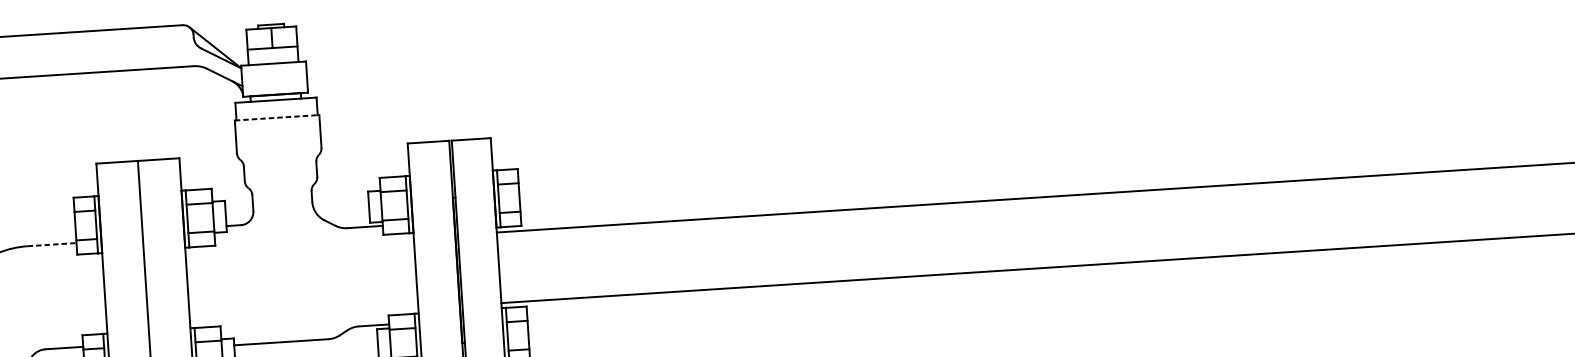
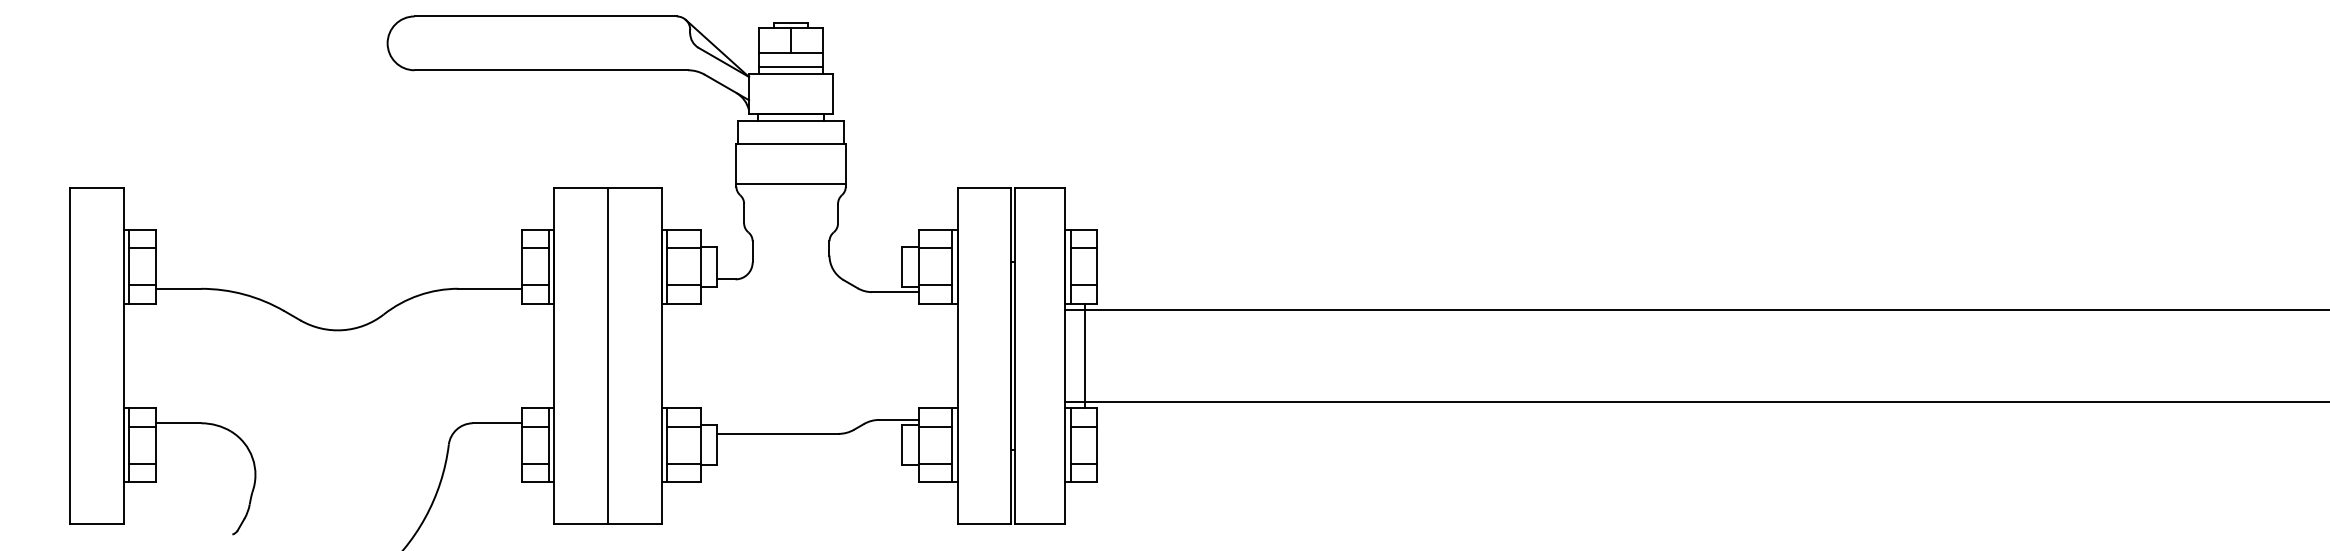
line: (272, 58) -> (790, 66), added
line: (277, 117) -> (791, 143), dashed -> solid
line: (278, 148) -> (790, 183), added
line: (52, 244) -> (490, 288), dashed -> solid
line: (514, 266) -> (1085, 355), added

